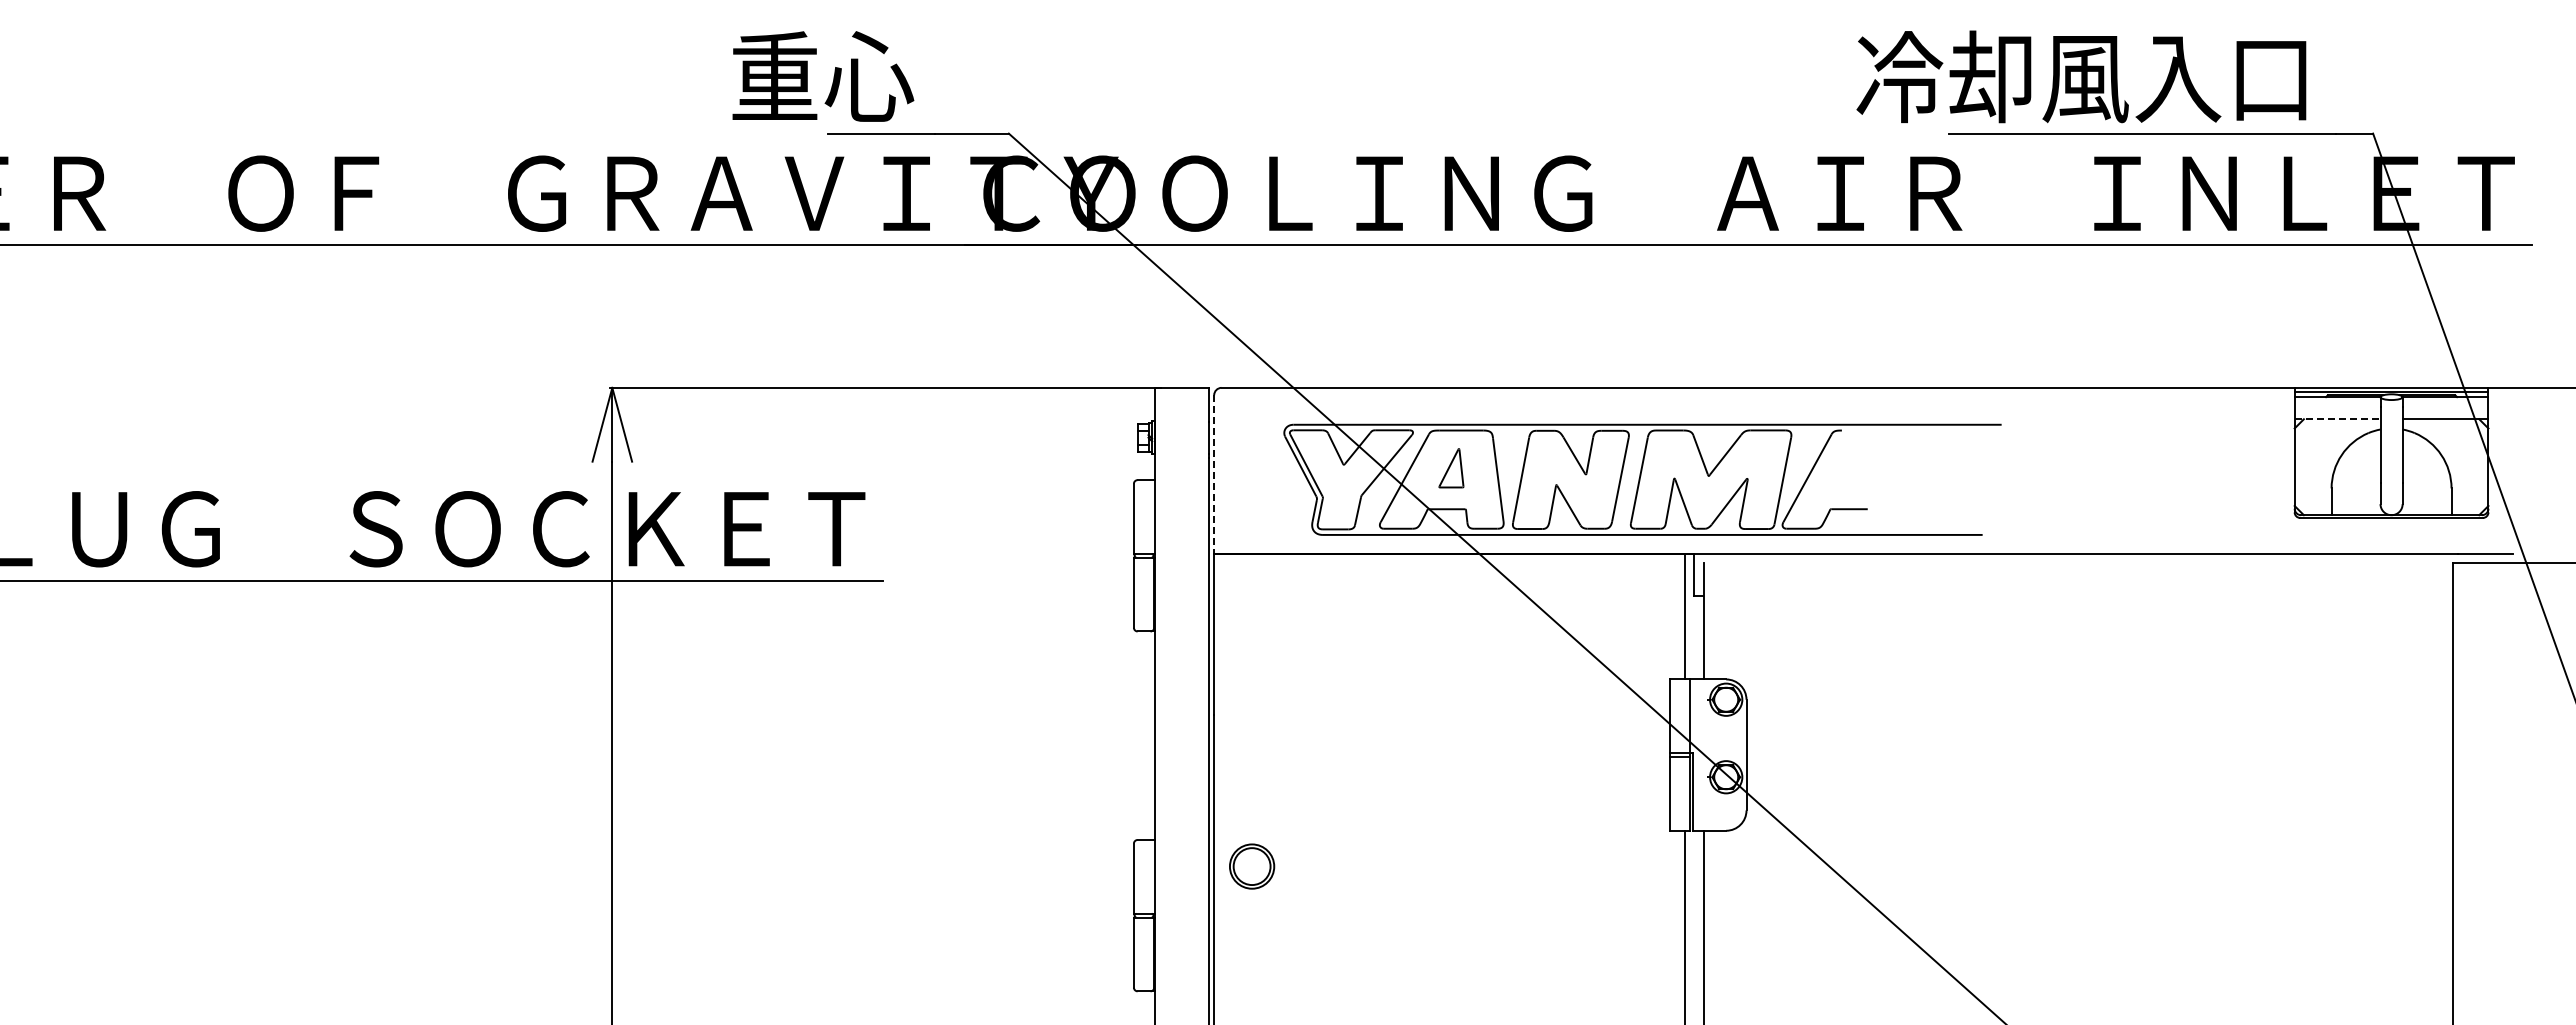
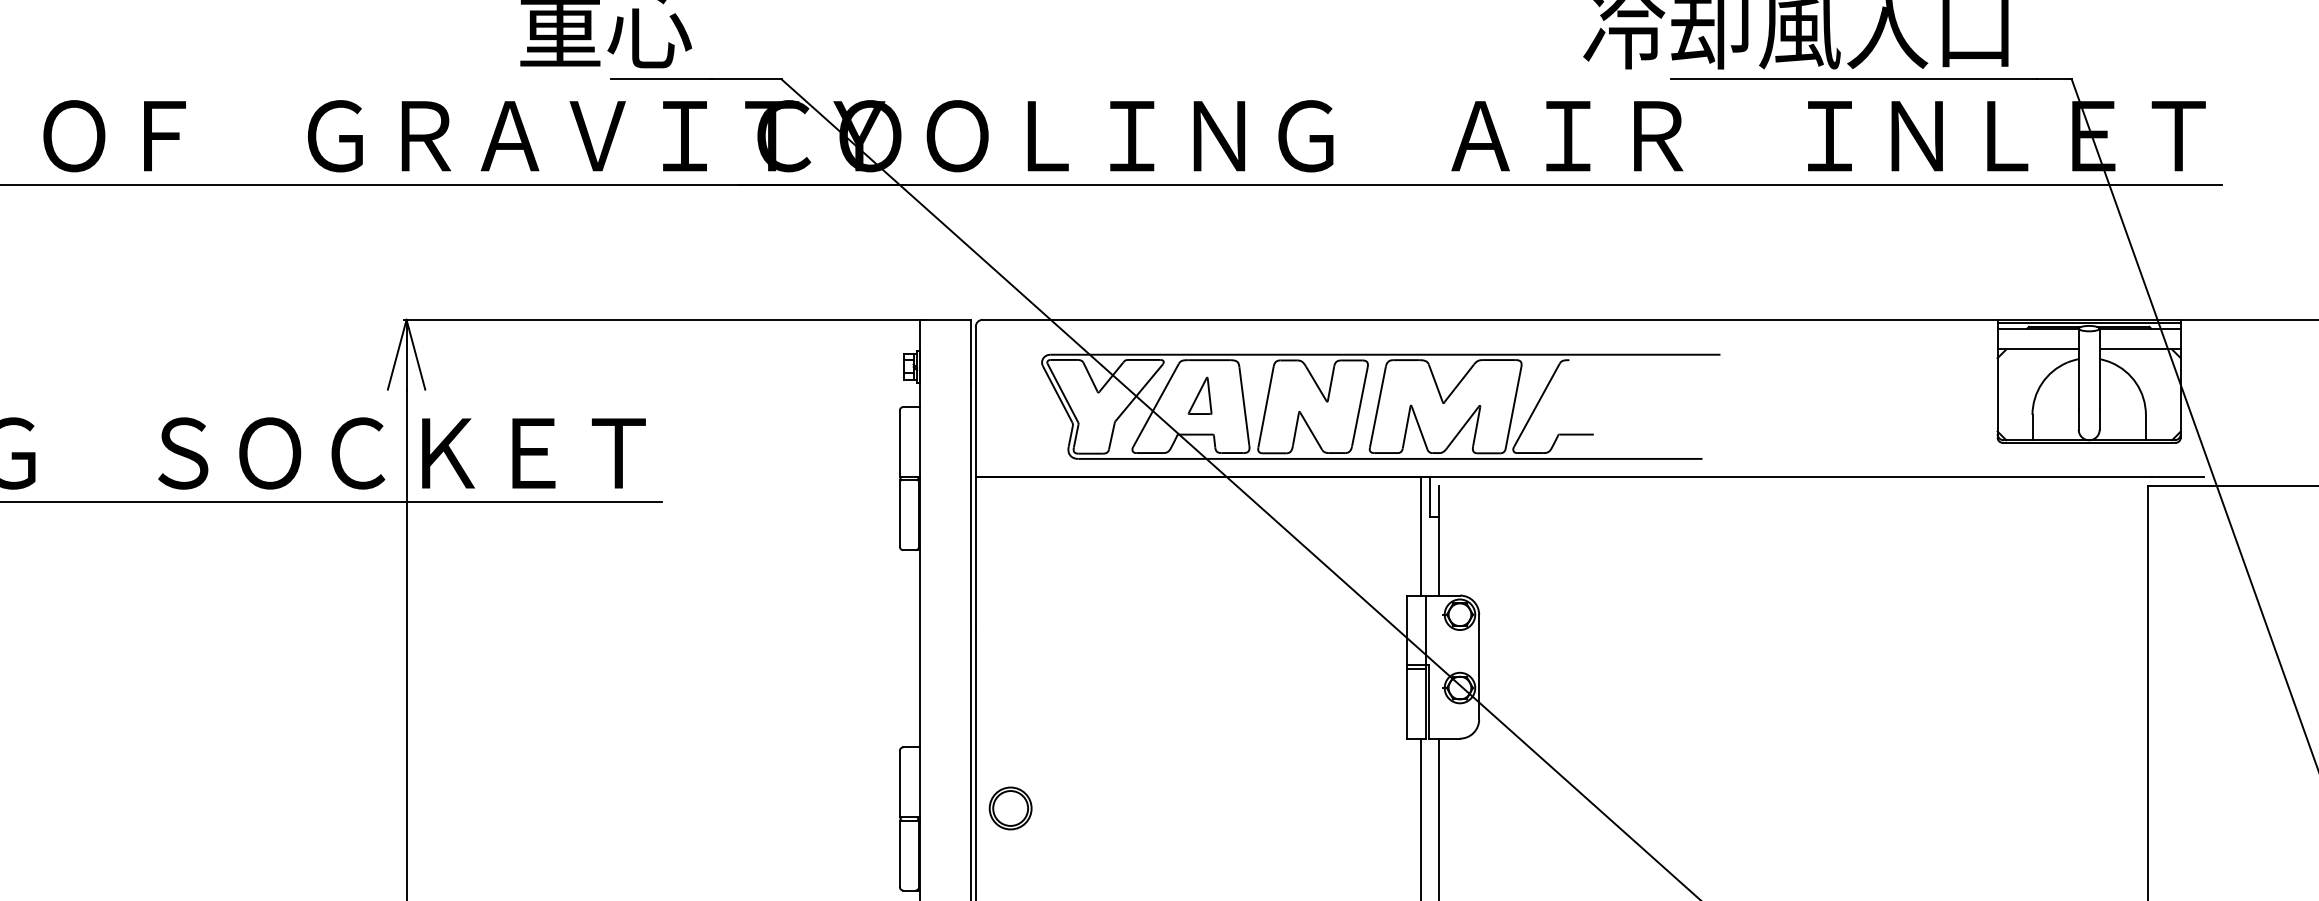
line: (2337, 419) -> (2038, 349), dashed -> solid
line: (1214, 475) -> (976, 402), dashed -> solid
part: (1252, 866) -> (1011, 808), moved

